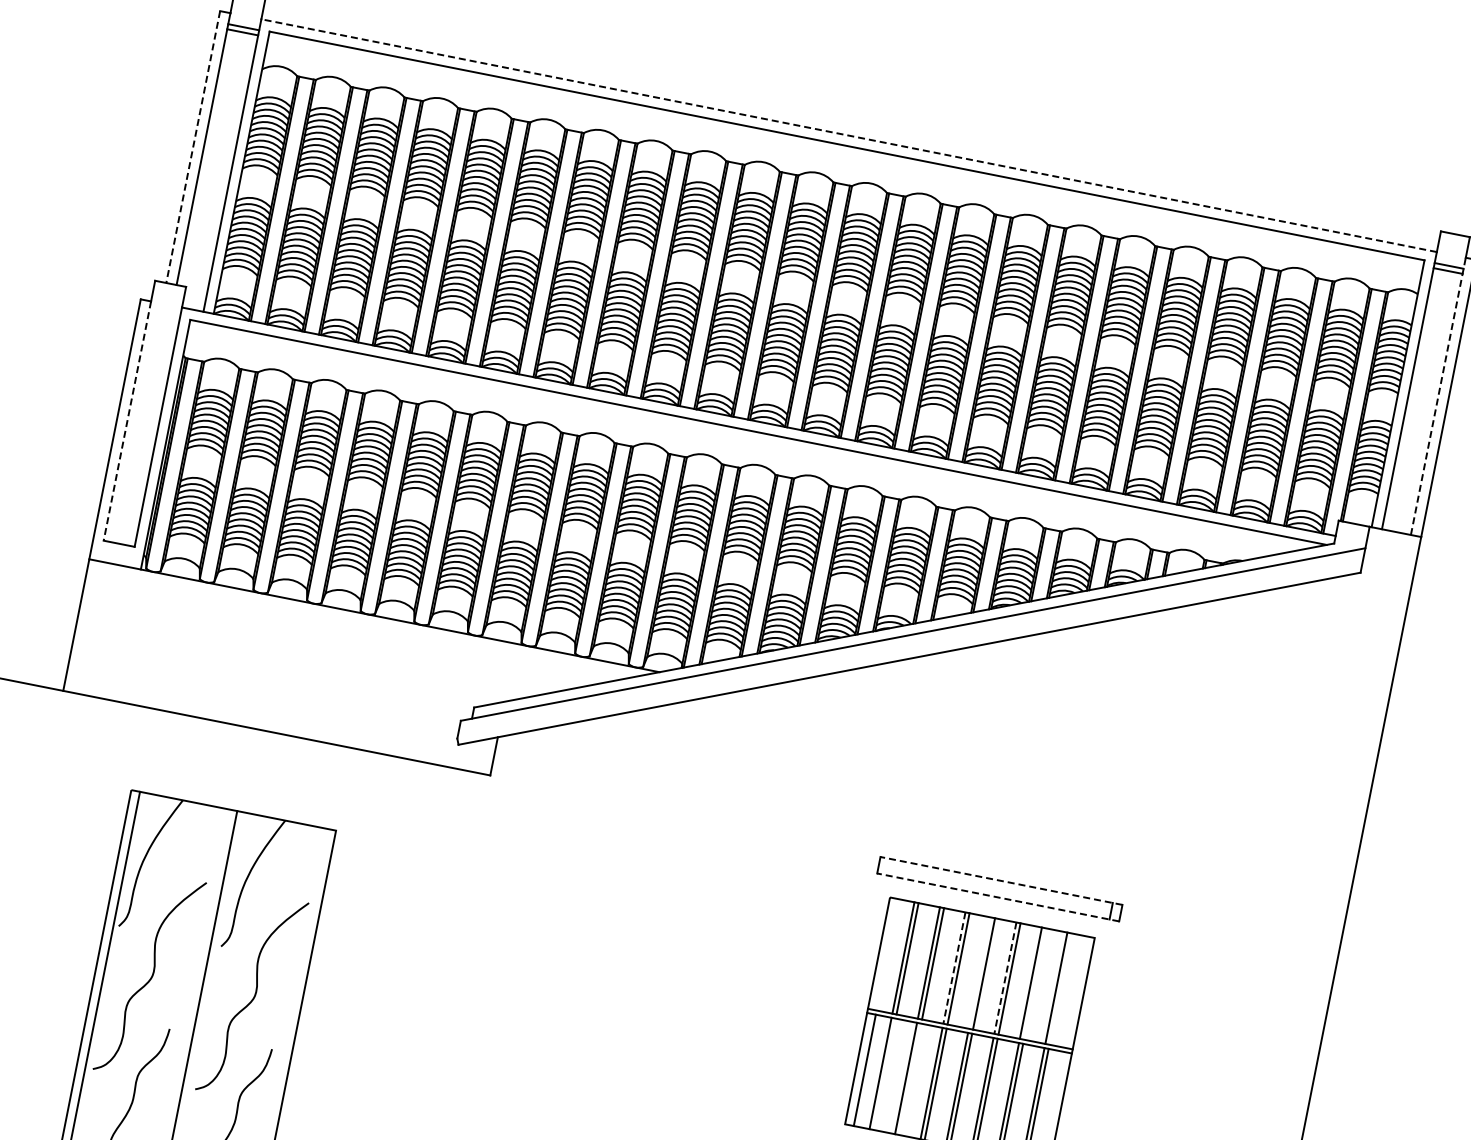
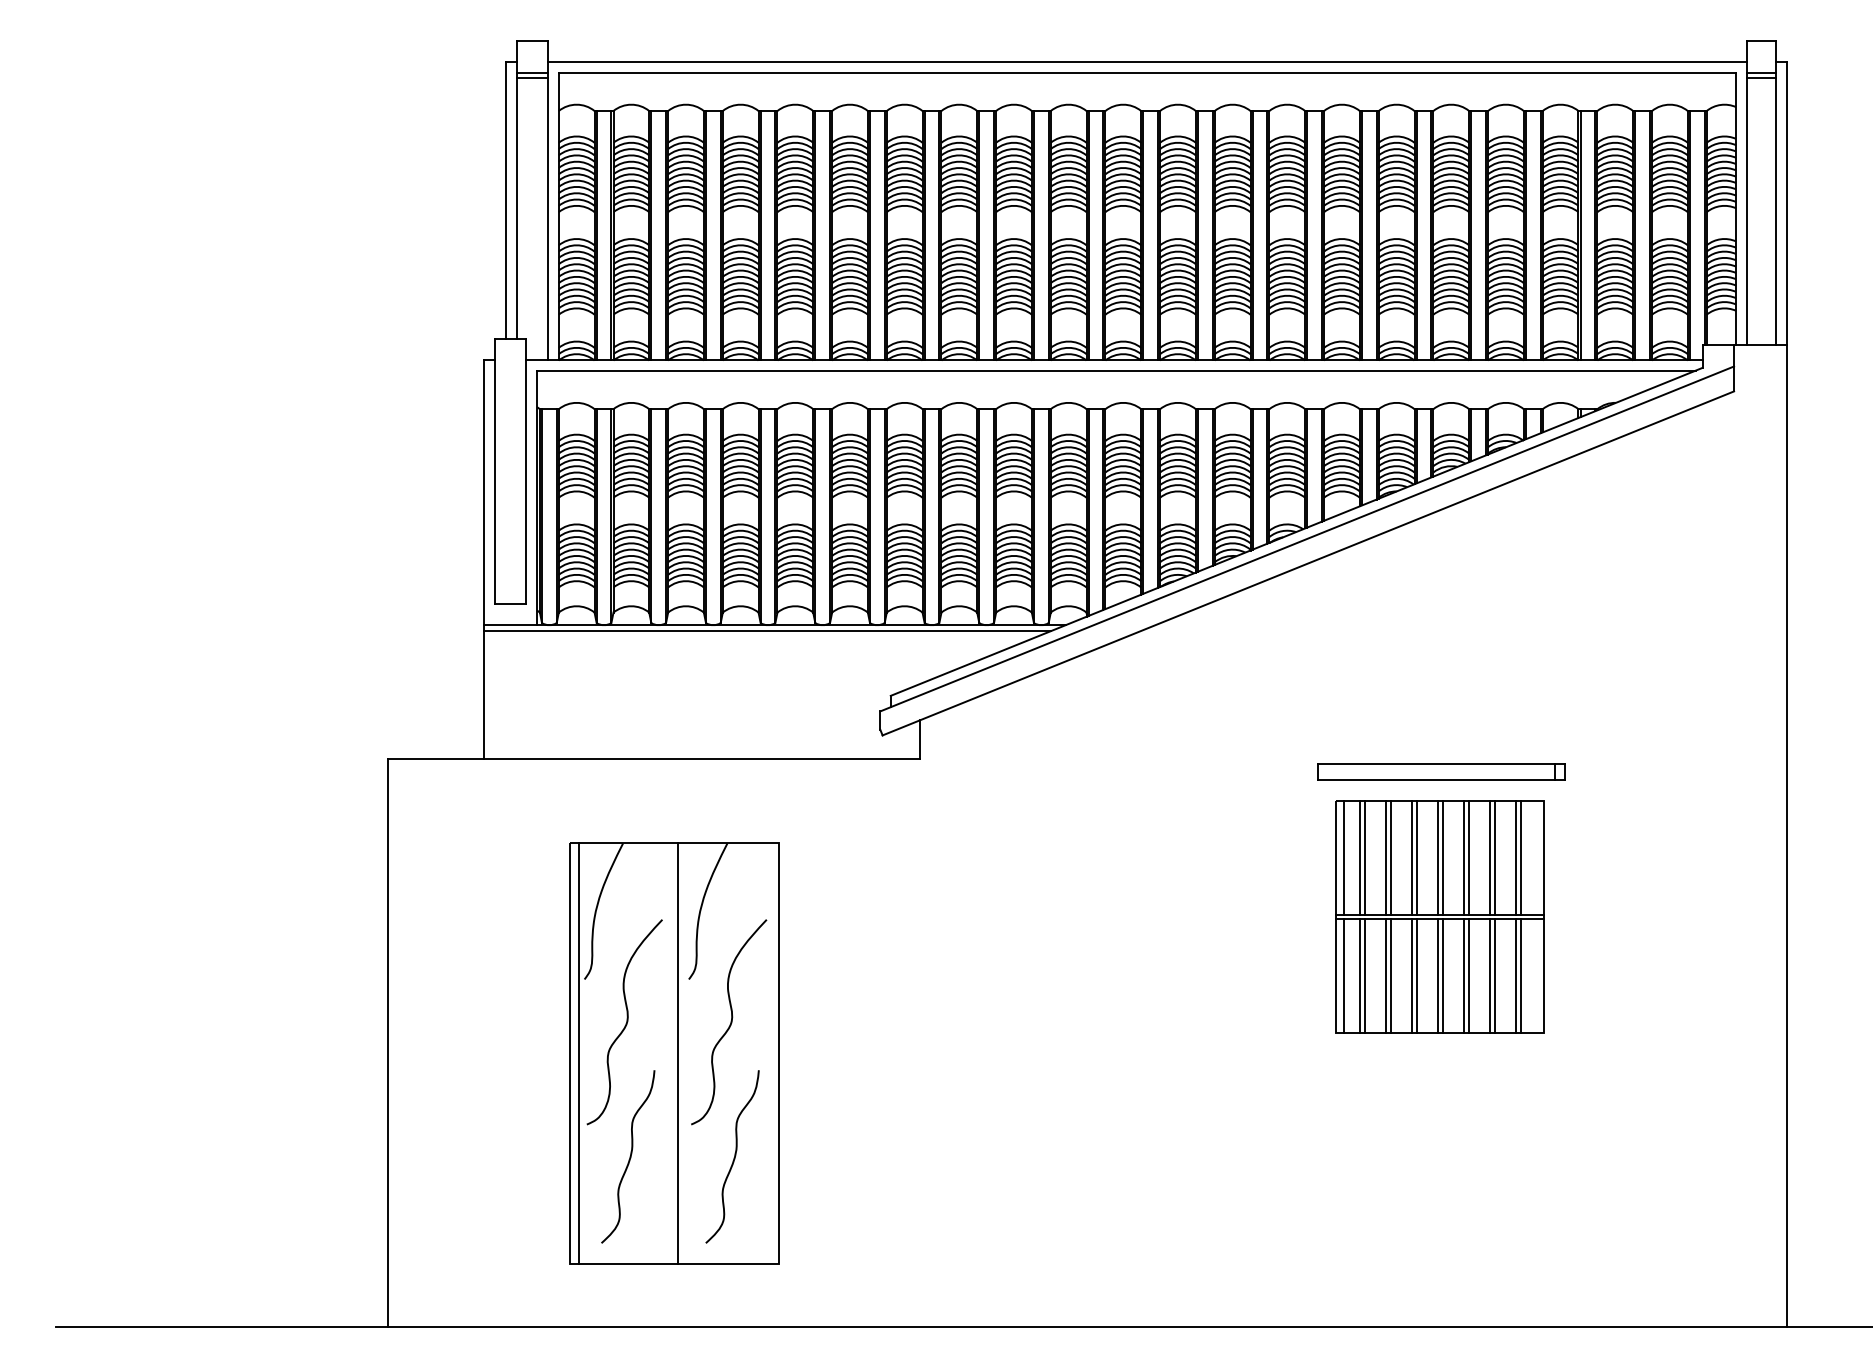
line: (848, 135) -> (1146, 62), dashed -> solid
line: (193, 146) -> (506, 200), dashed -> solid
line: (1438, 395) -> (1776, 202), dashed -> solid
line: (126, 421) -> (494, 482), dashed -> solid
line: (365, 620) -> (767, 631), added
line: (1001, 880) -> (1441, 763), dashed -> solid
line: (998, 897) -> (1441, 780), dashed -> solid
line: (887, 954) -> (1344, 857), added
line: (954, 968) -> (1412, 858), dashed -> solid
line: (980, 972) -> (1438, 857), added
line: (1005, 978) -> (1464, 858), dashed -> solid
line: (1035, 983) -> (1494, 857), added
line: (1060, 988) -> (1520, 857), added
line: (884, 1073) -> (1364, 975), added
line: (910, 1078) -> (1390, 975), added

